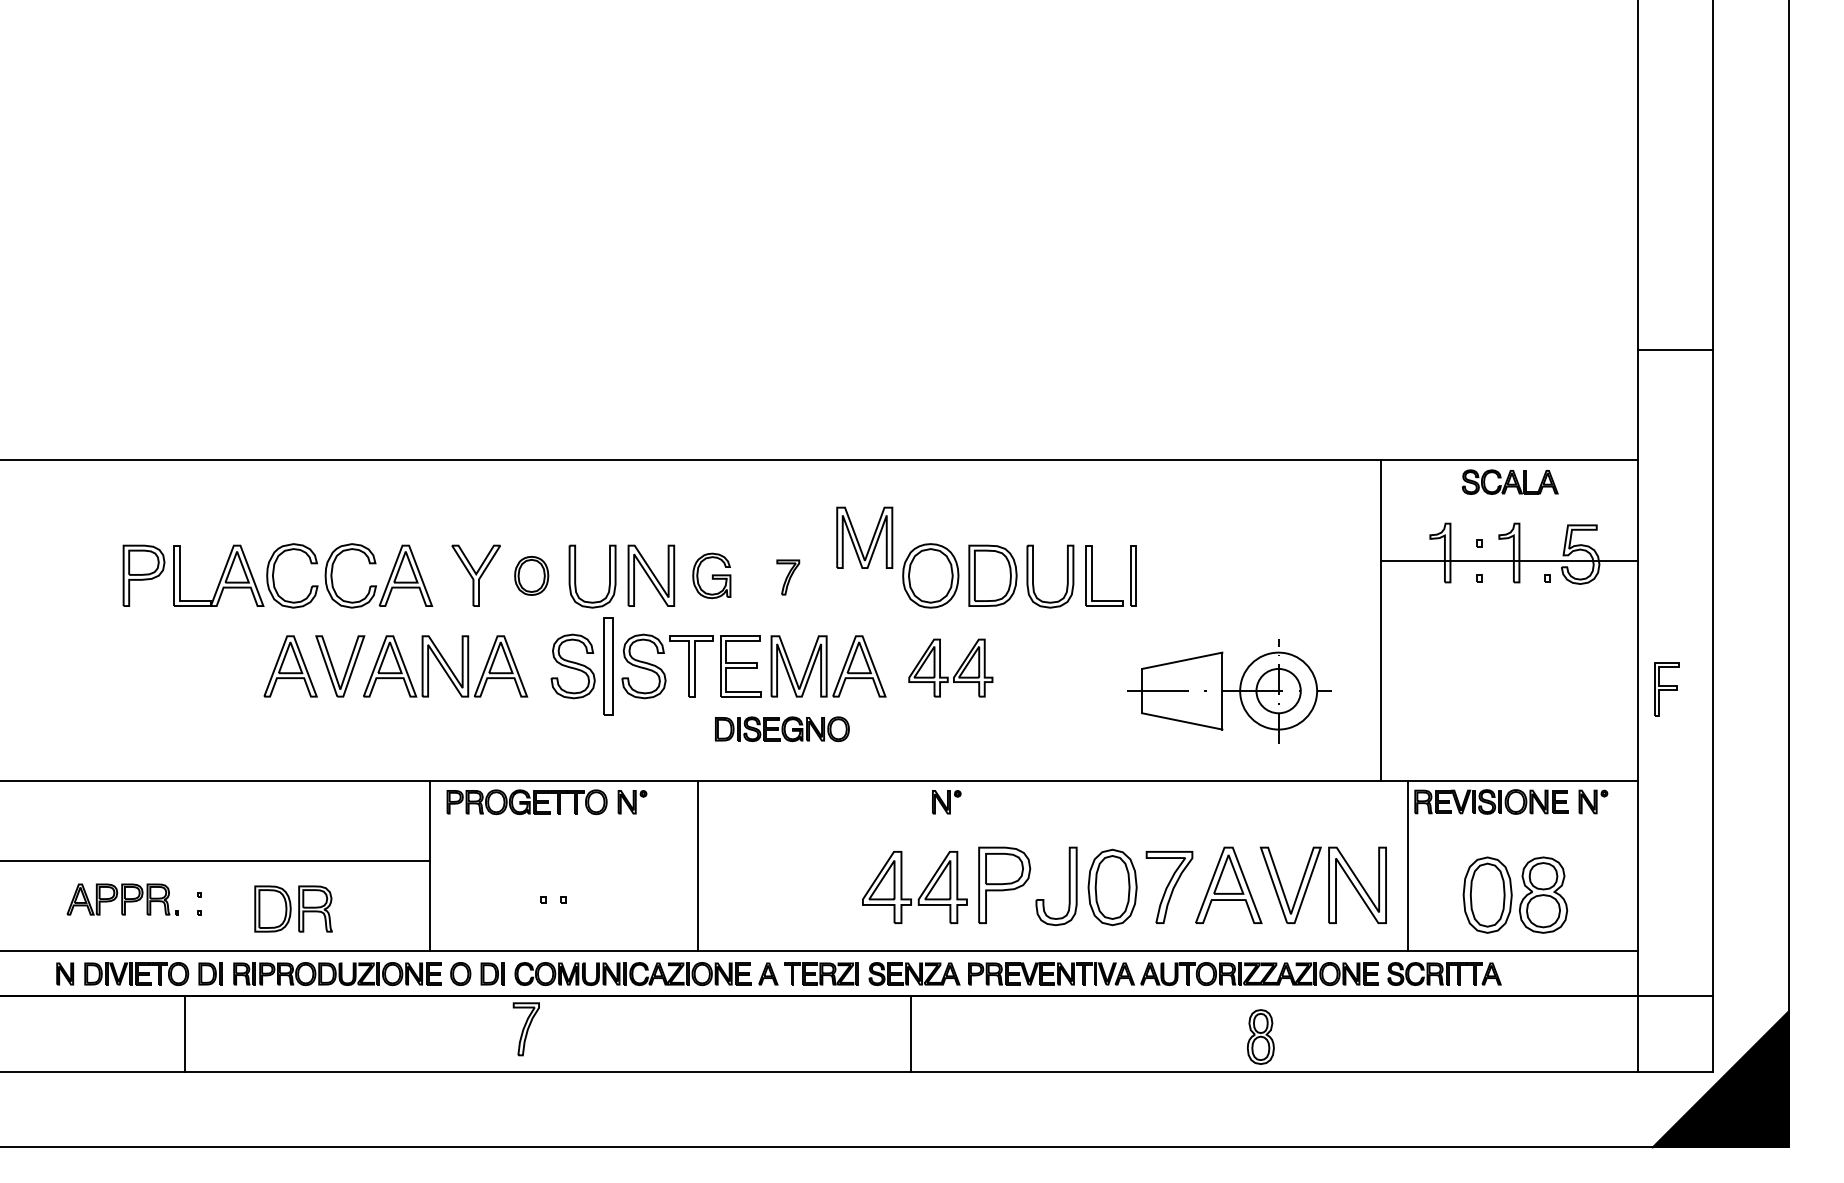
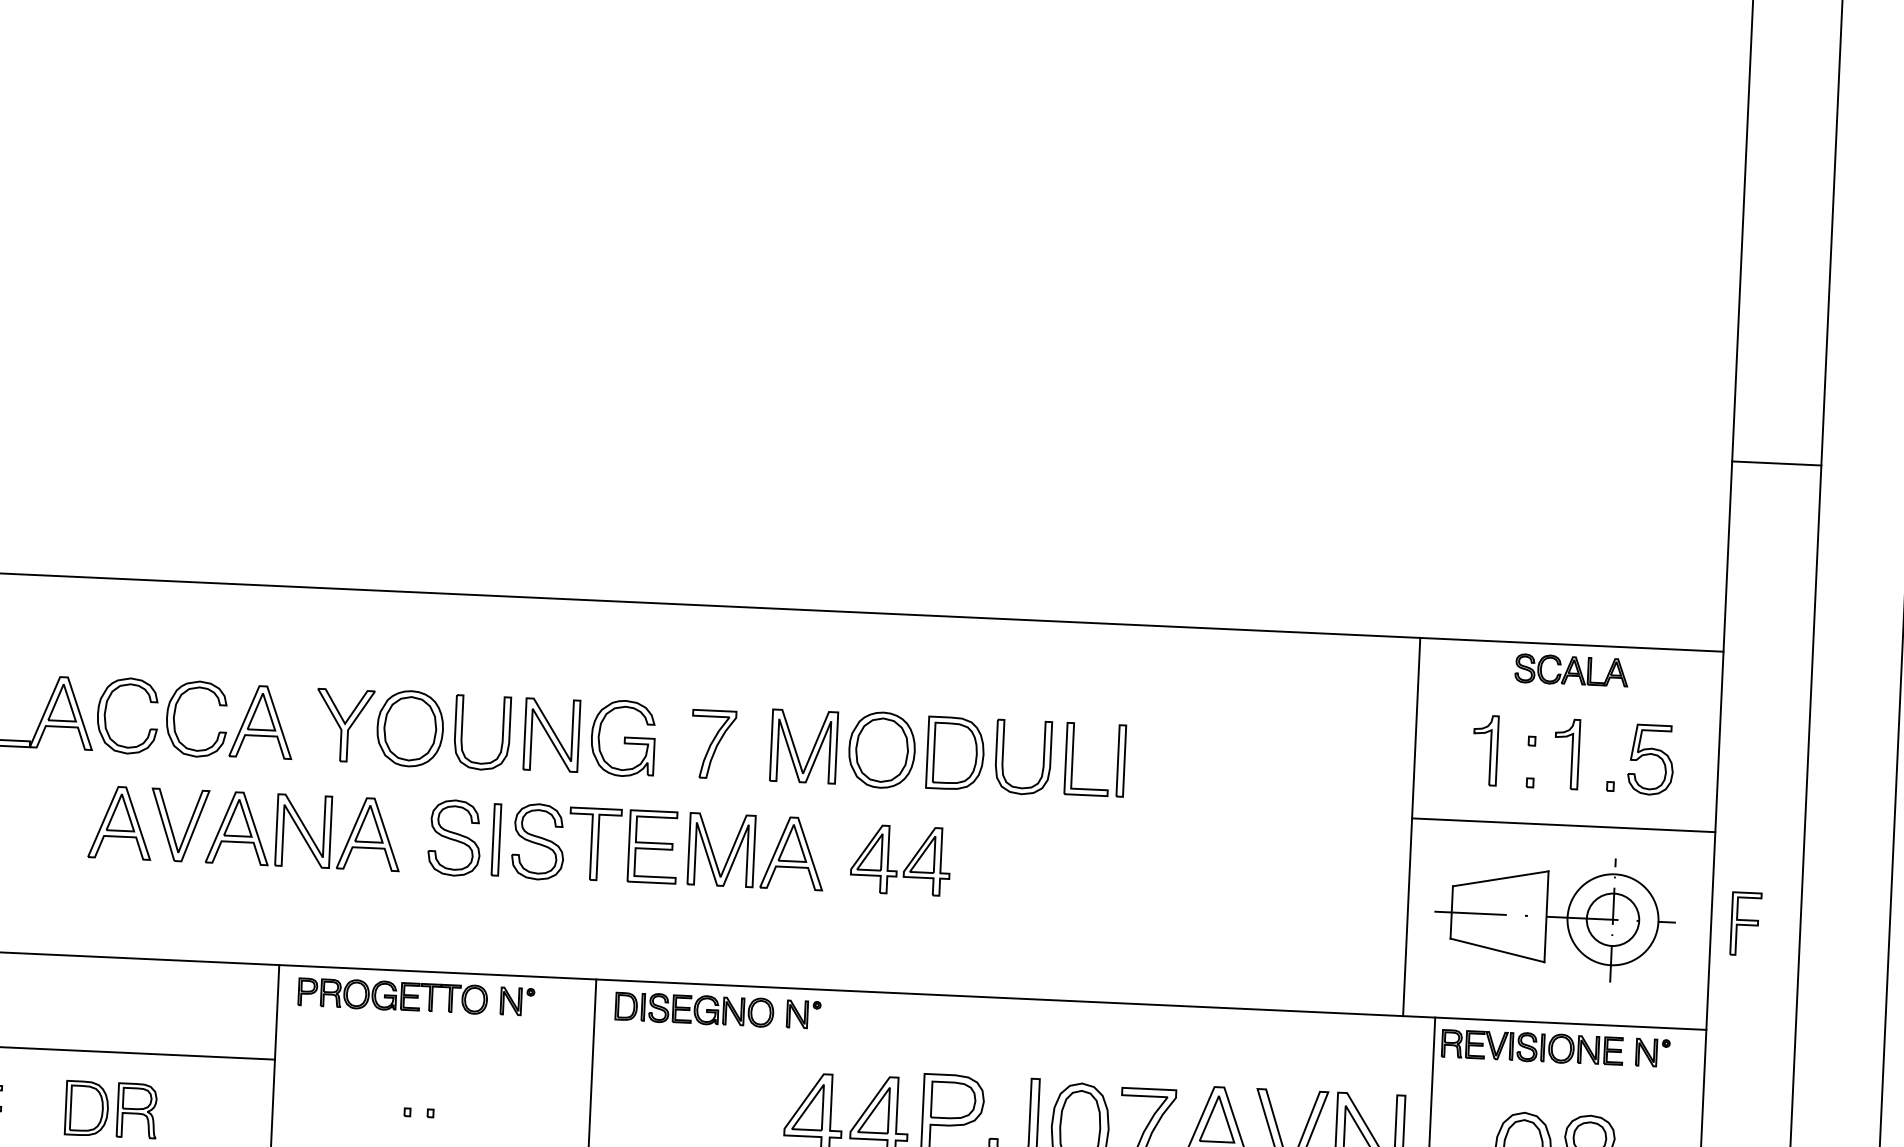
line: (1675, 350) -> (1776, 463), moved
part: (858, 540) -> (796, 749), moved
line: (1509, 561) -> (1563, 825), moved
part: (531, 575) -> (410, 728), size x1.67
part: (711, 575) -> (622, 737), size x1.43
part: (788, 577) -> (713, 744), size x1.67
part: (608, 666) -> (496, 839), size x0.62
part: (1229, 691) -> (1554, 917), moved
part: (782, 729) -> (694, 1009), moved
part: (946, 802) -> (803, 1014), moved

